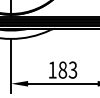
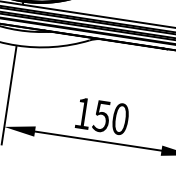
text: (67, 69) -> (110, 116), 183 -> 150

